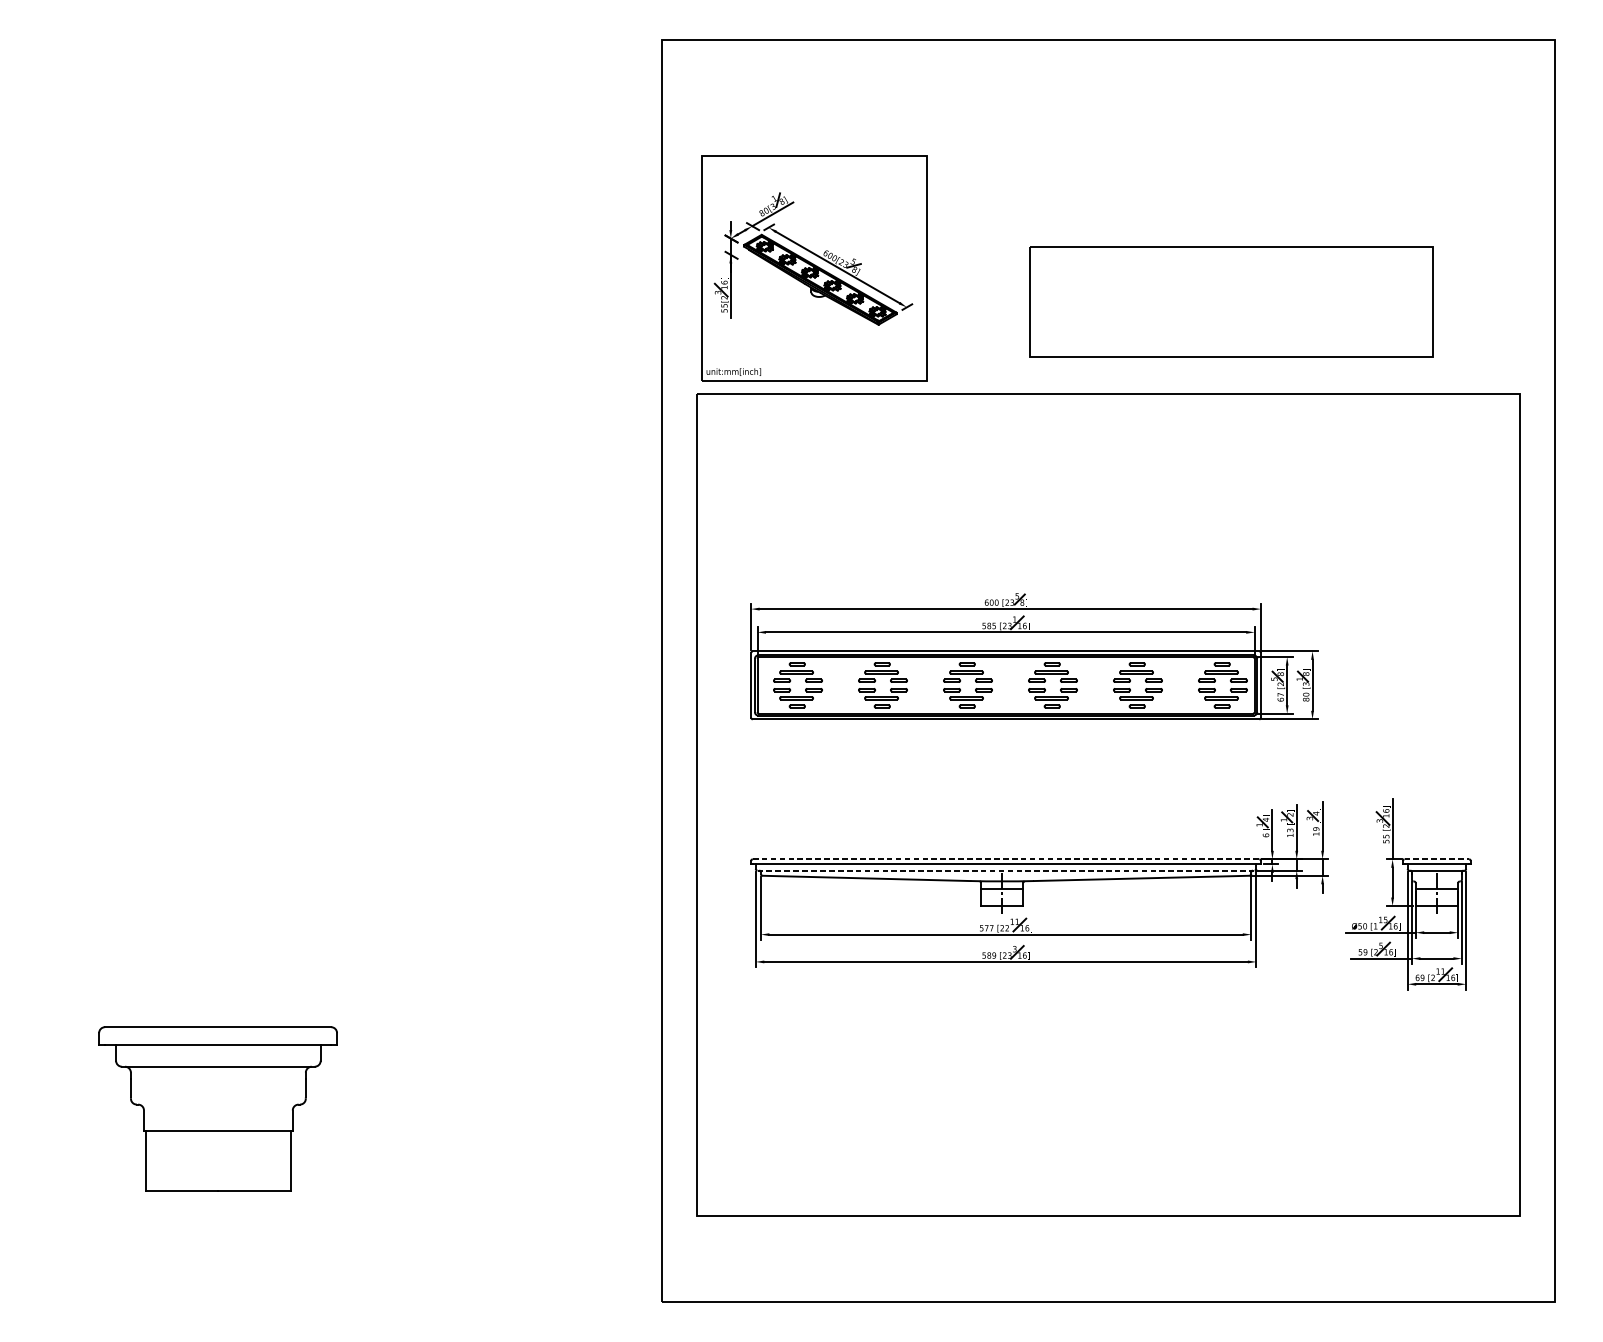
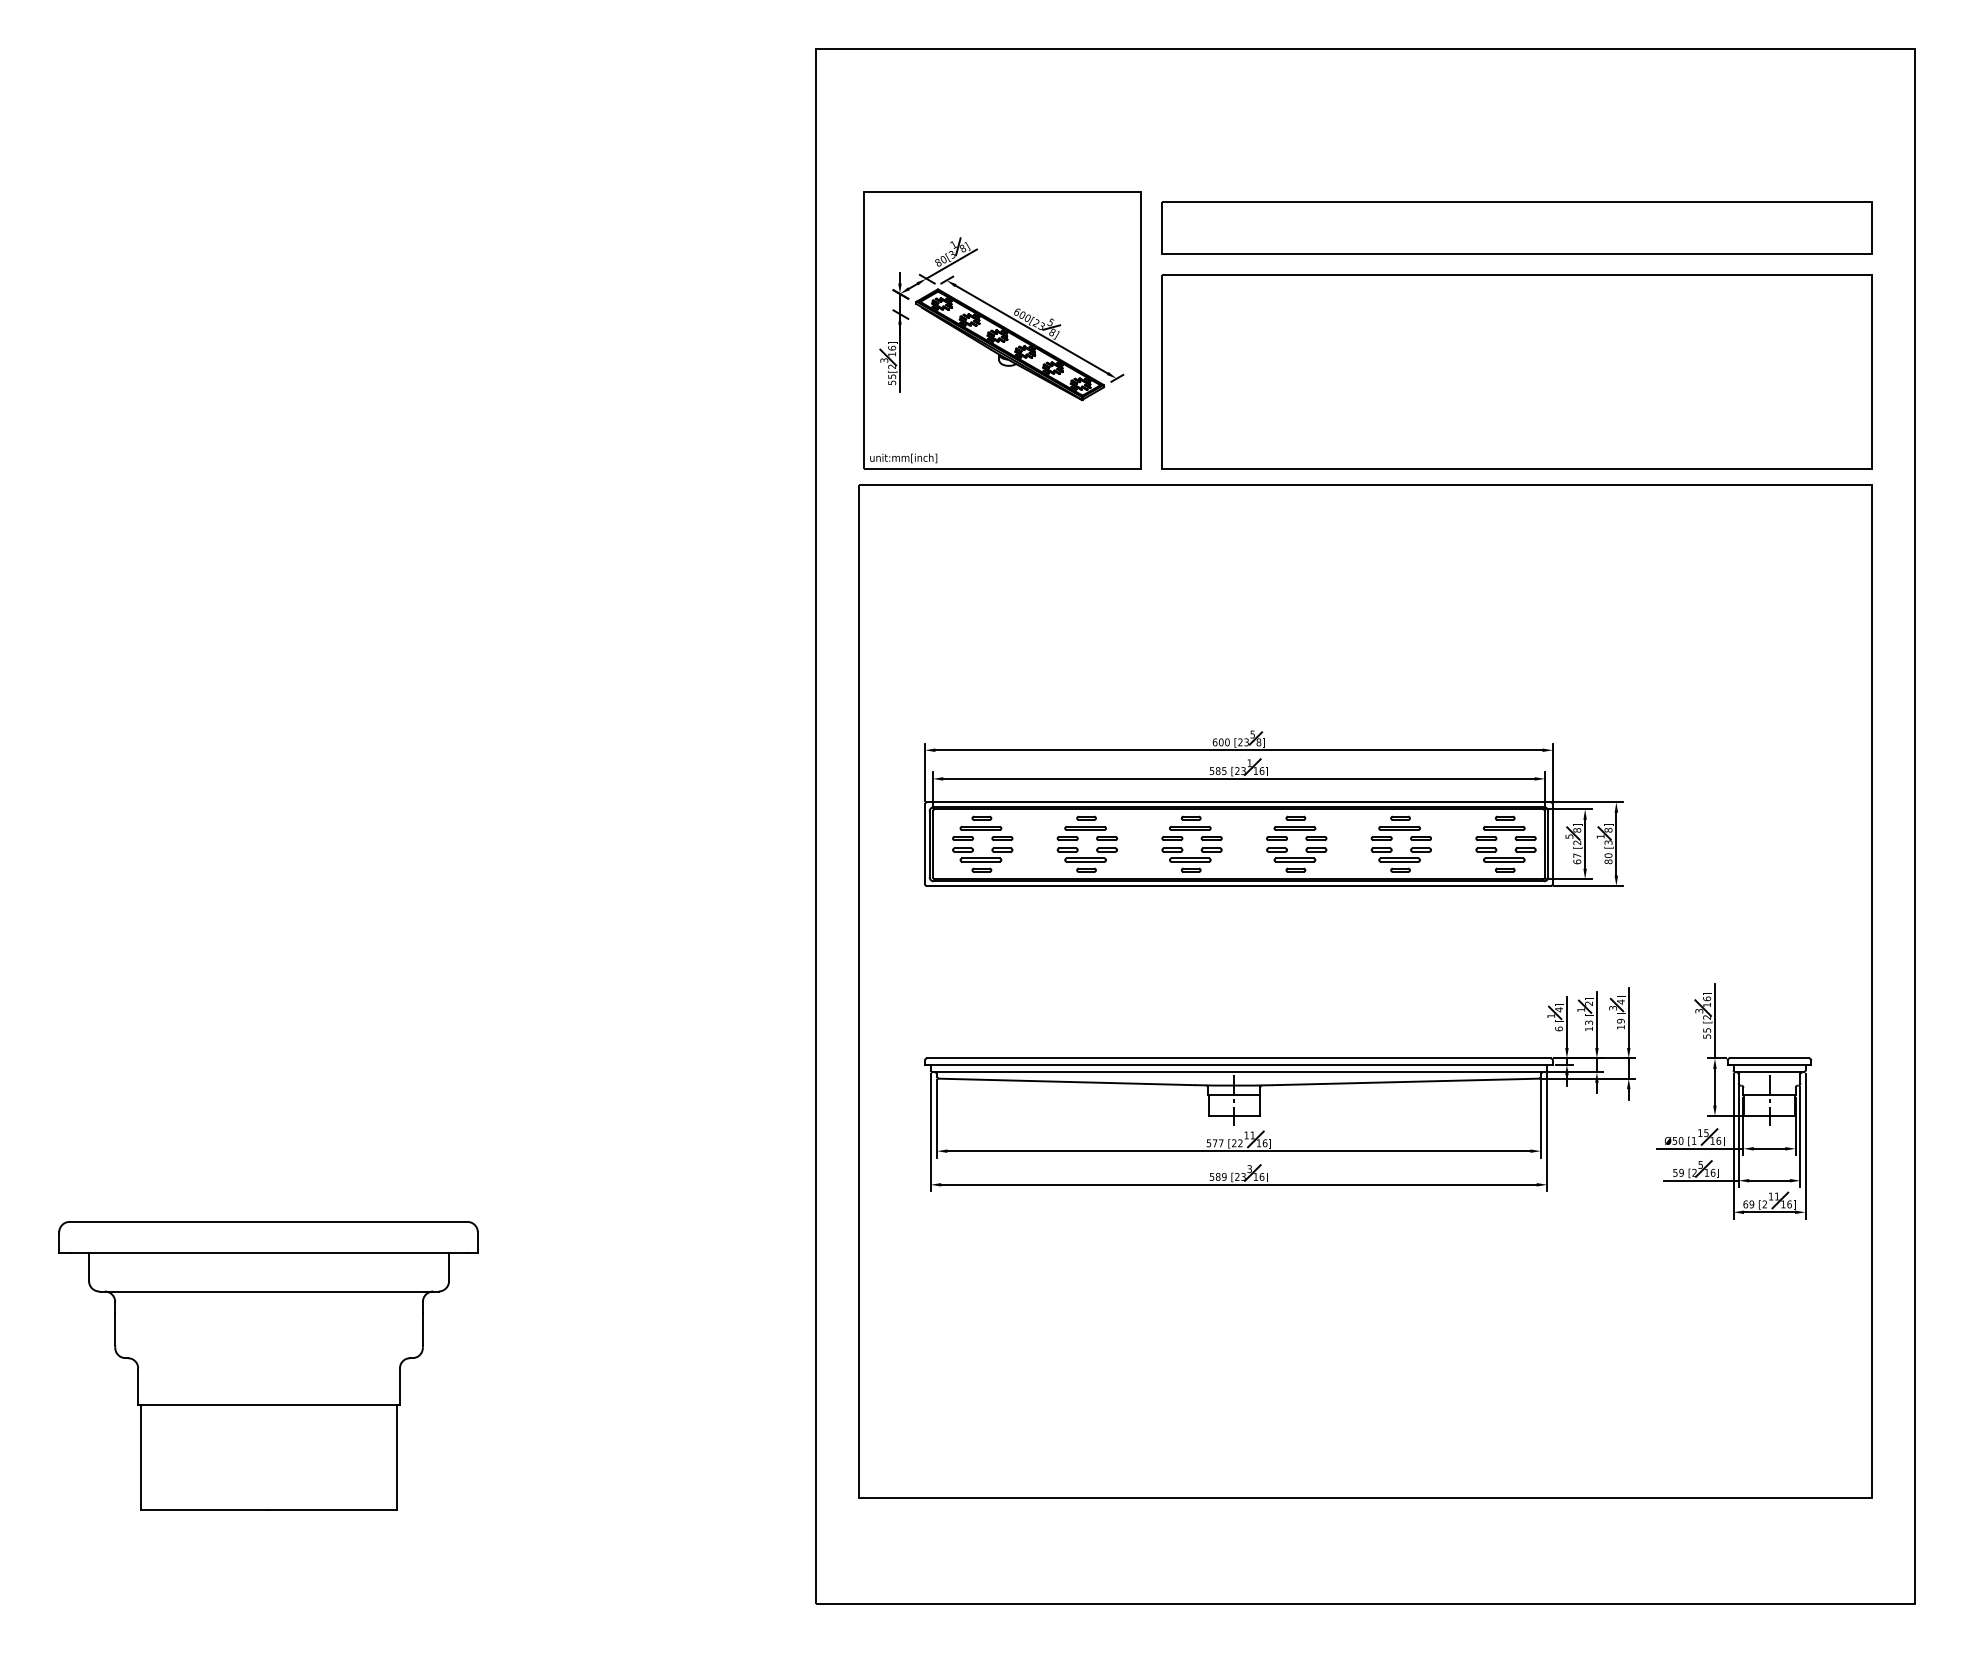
part: (1231, 184) -> (1516, 227), added
part: (1231, 301) -> (1516, 371), size x1.43
line: (1005, 859) -> (1238, 1058), dashed -> solid
line: (1436, 859) -> (1769, 1058), dashed -> solid
line: (1006, 870) -> (1239, 1072), dashed -> solid
part: (218, 1108) -> (268, 1365), size x1.43

